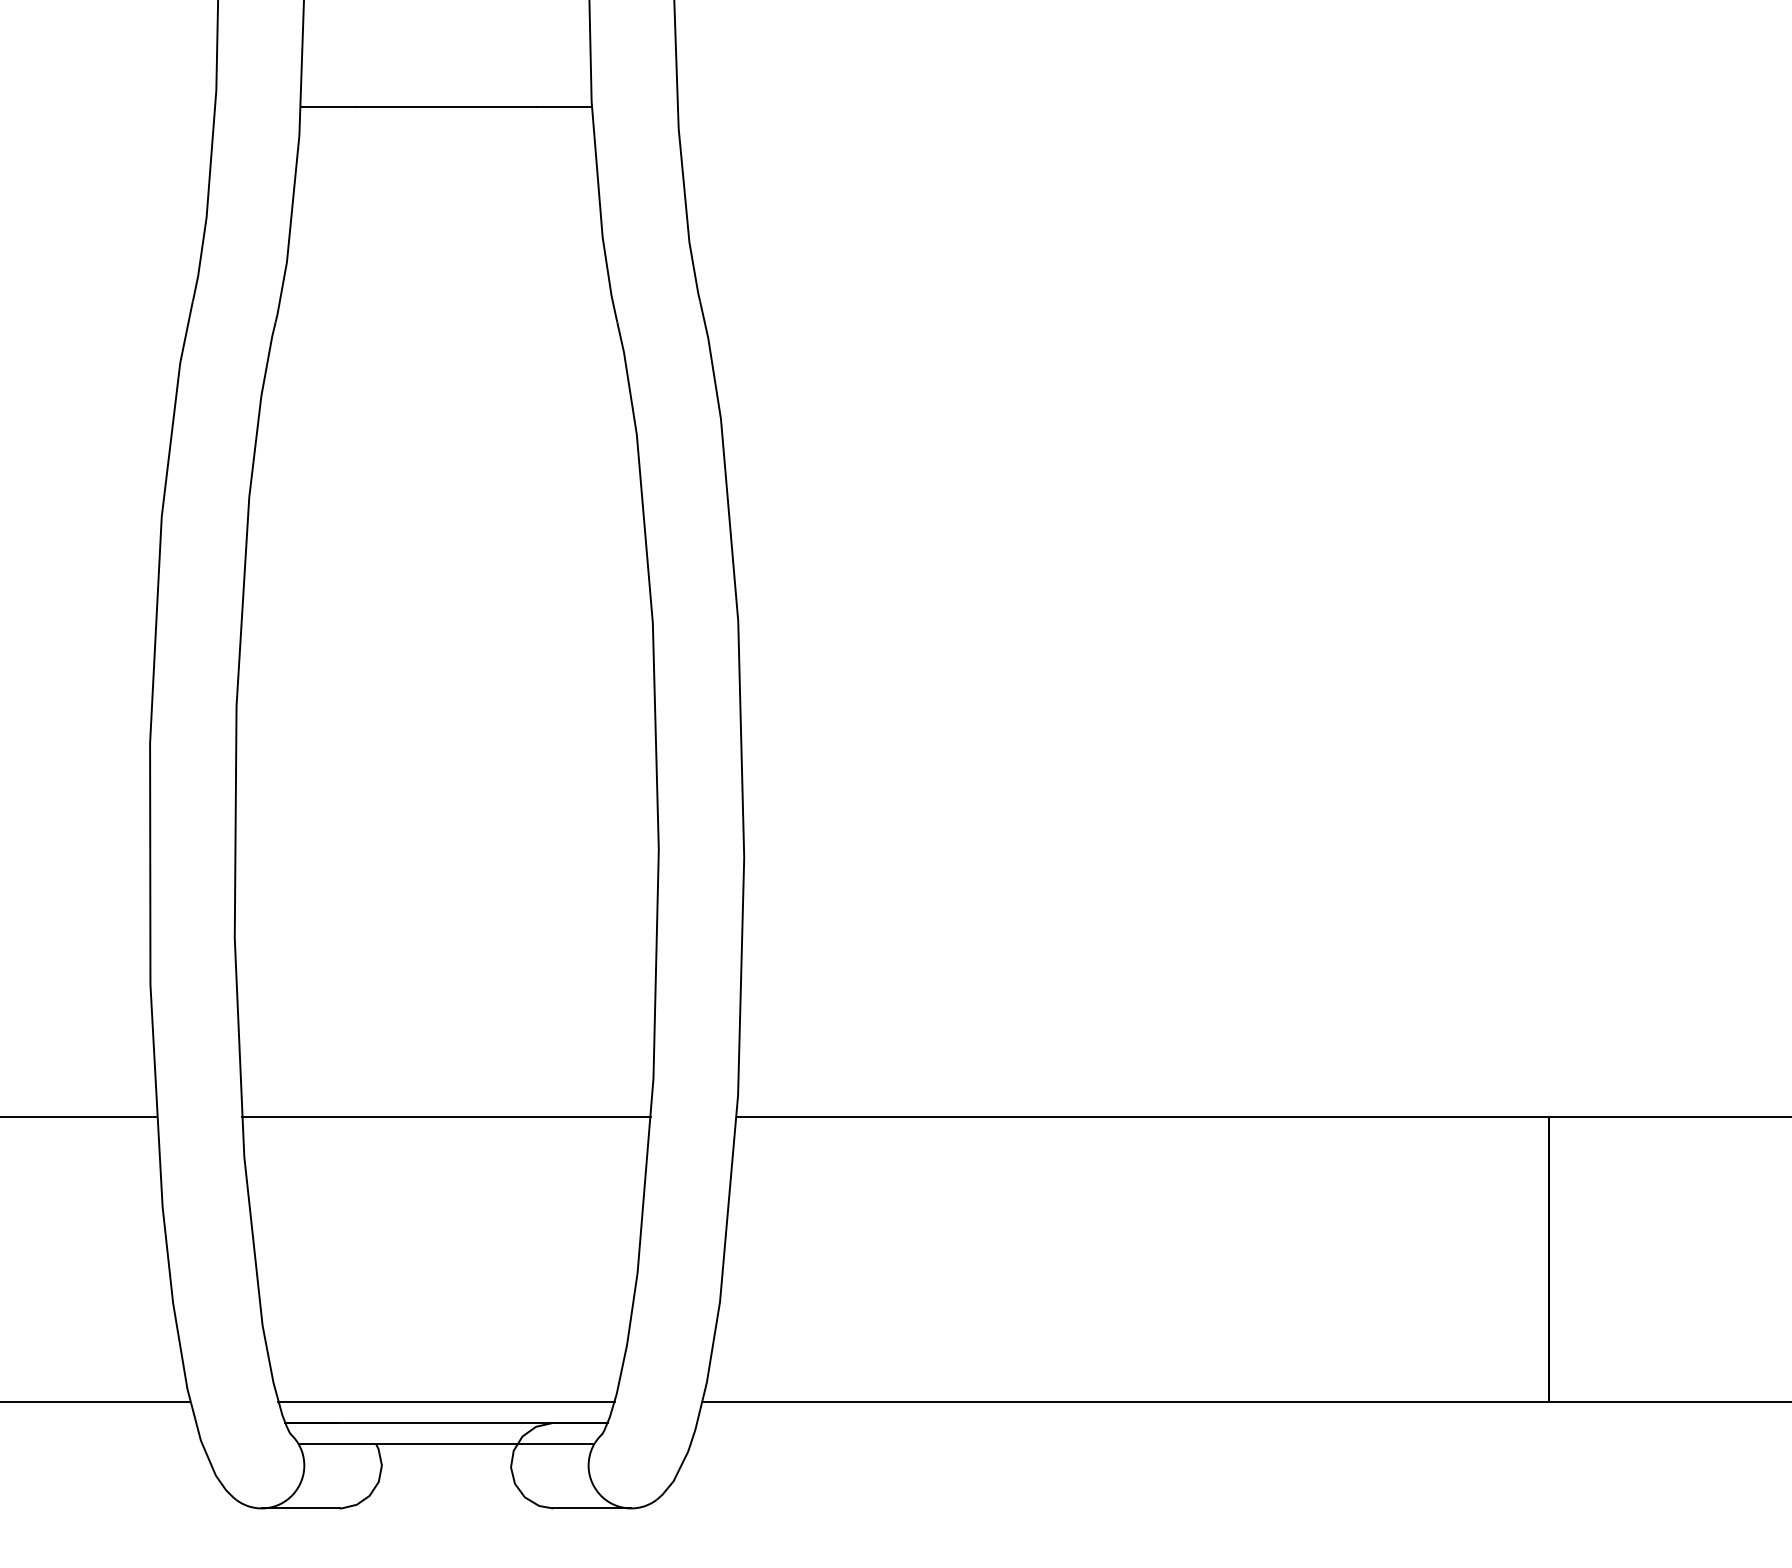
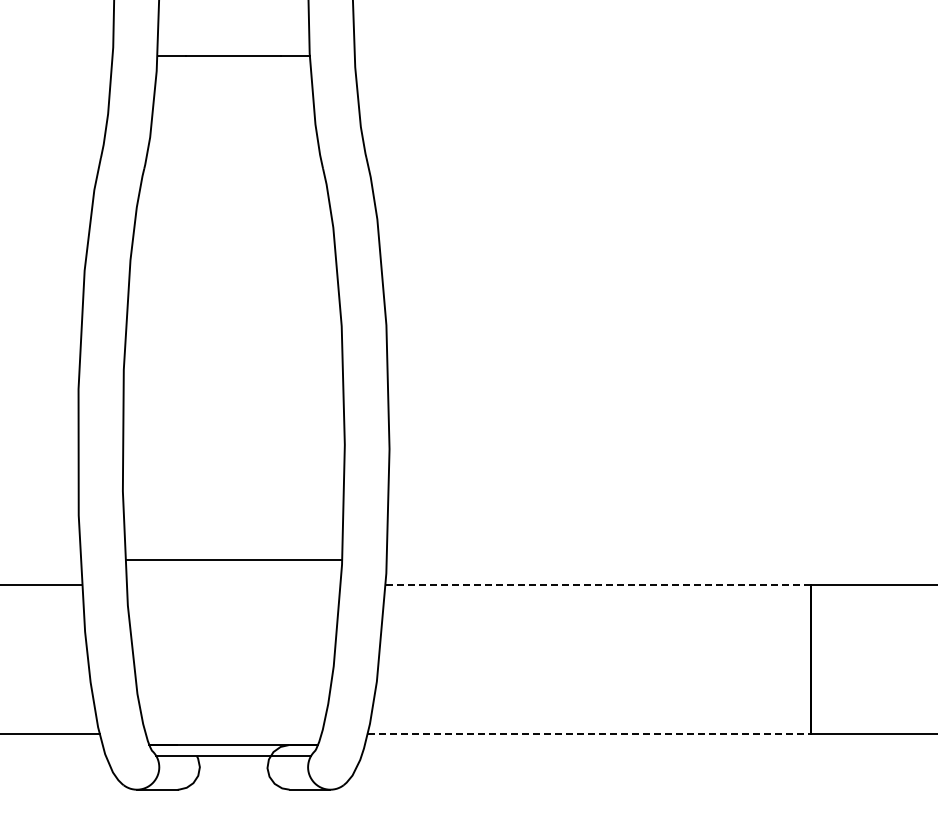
line: (446, 1116) -> (233, 559), moved
line: (1143, 1116) -> (598, 584), solid -> dashed
line: (446, 1401) -> (233, 733), removed
line: (1126, 1401) -> (589, 733), solid -> dashed

